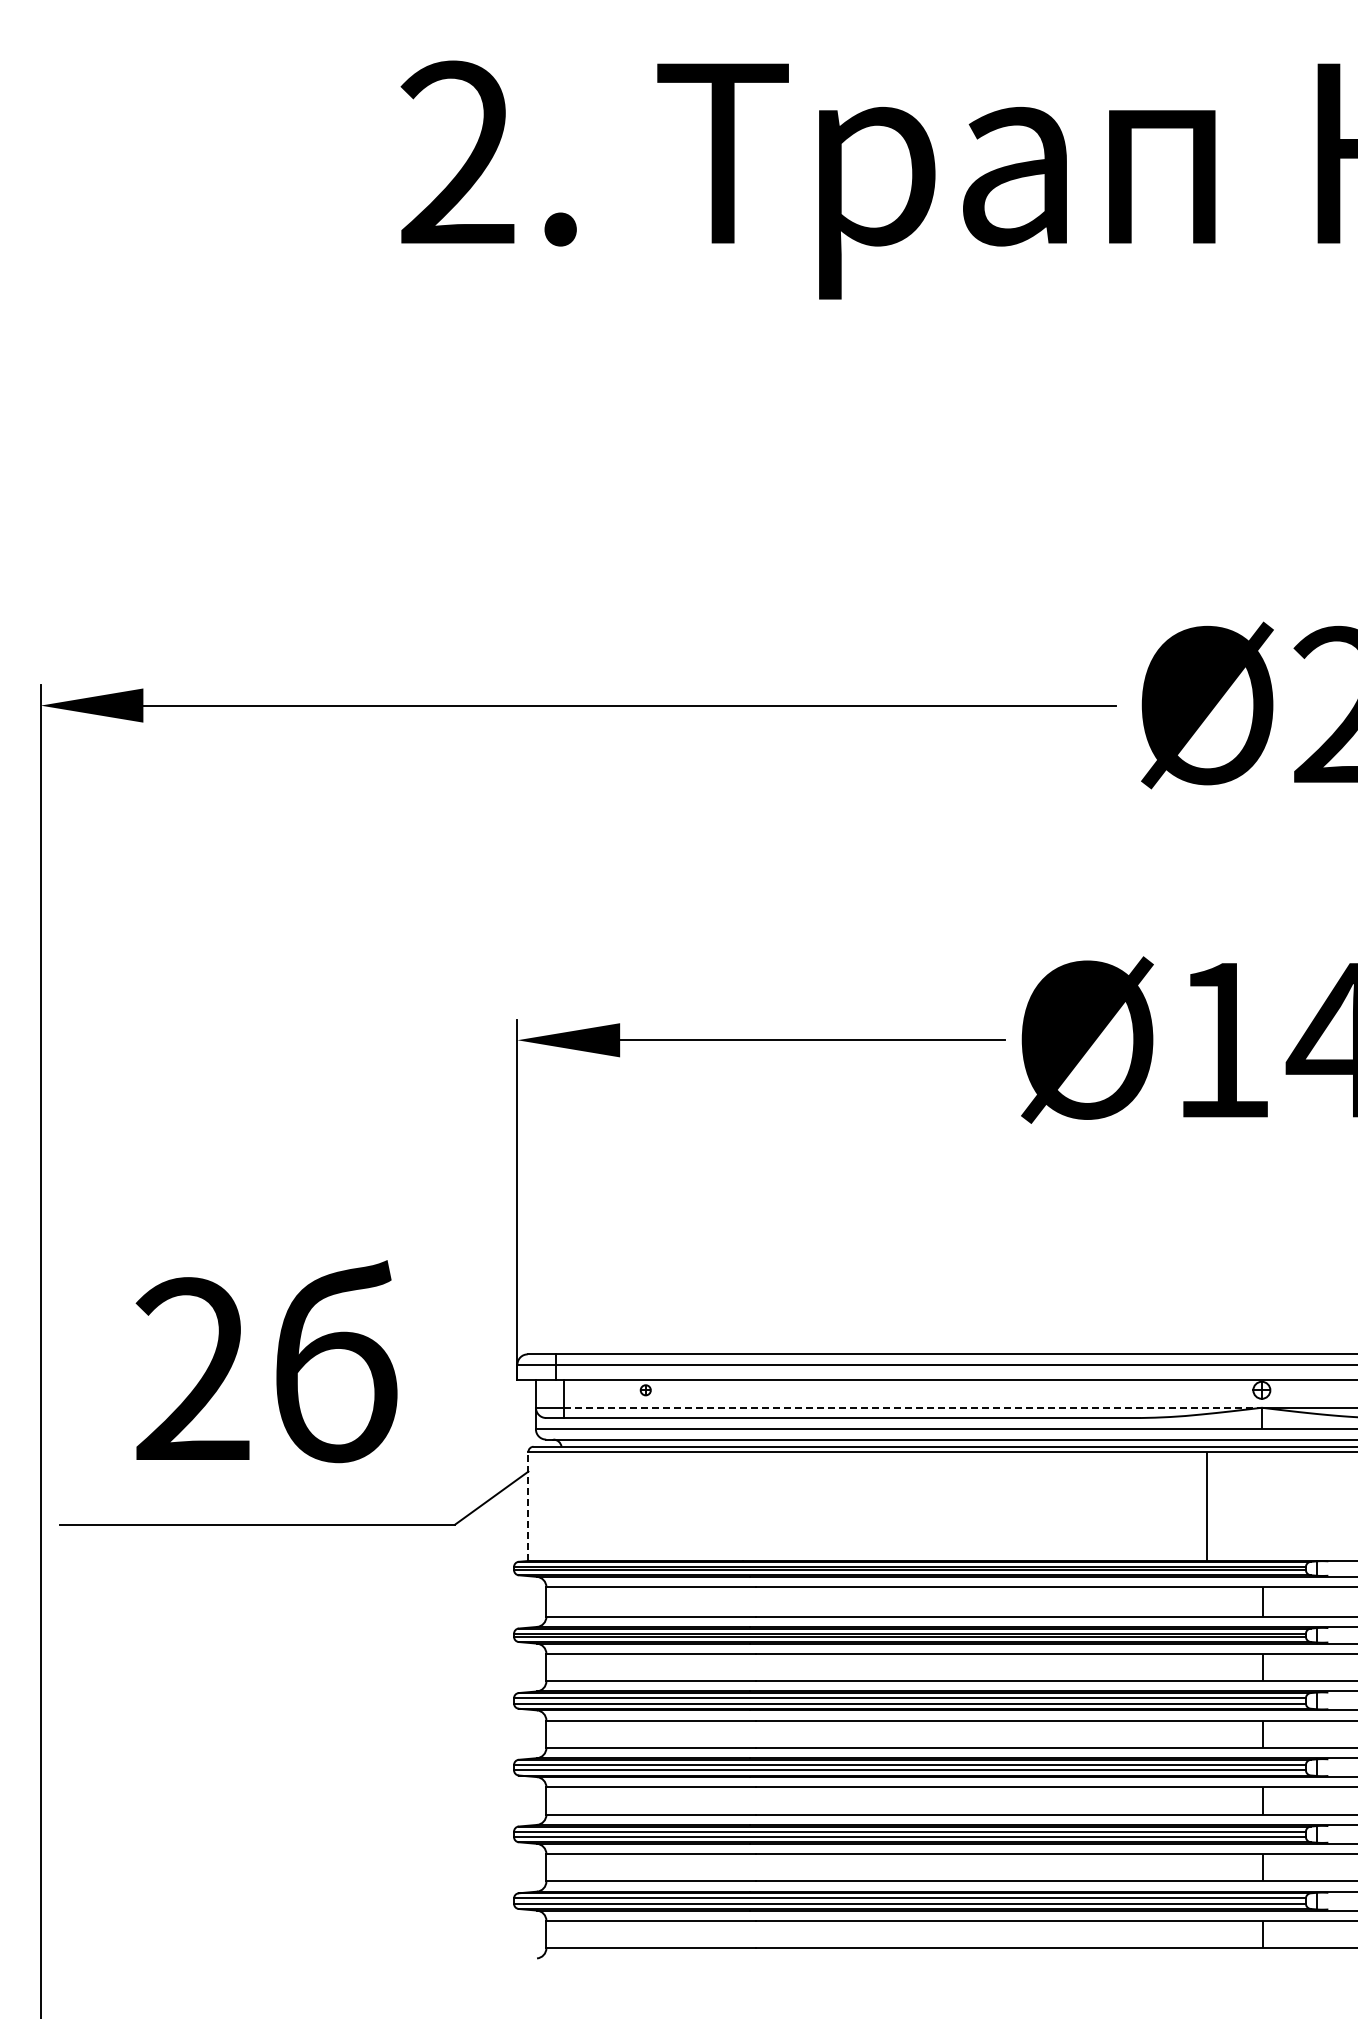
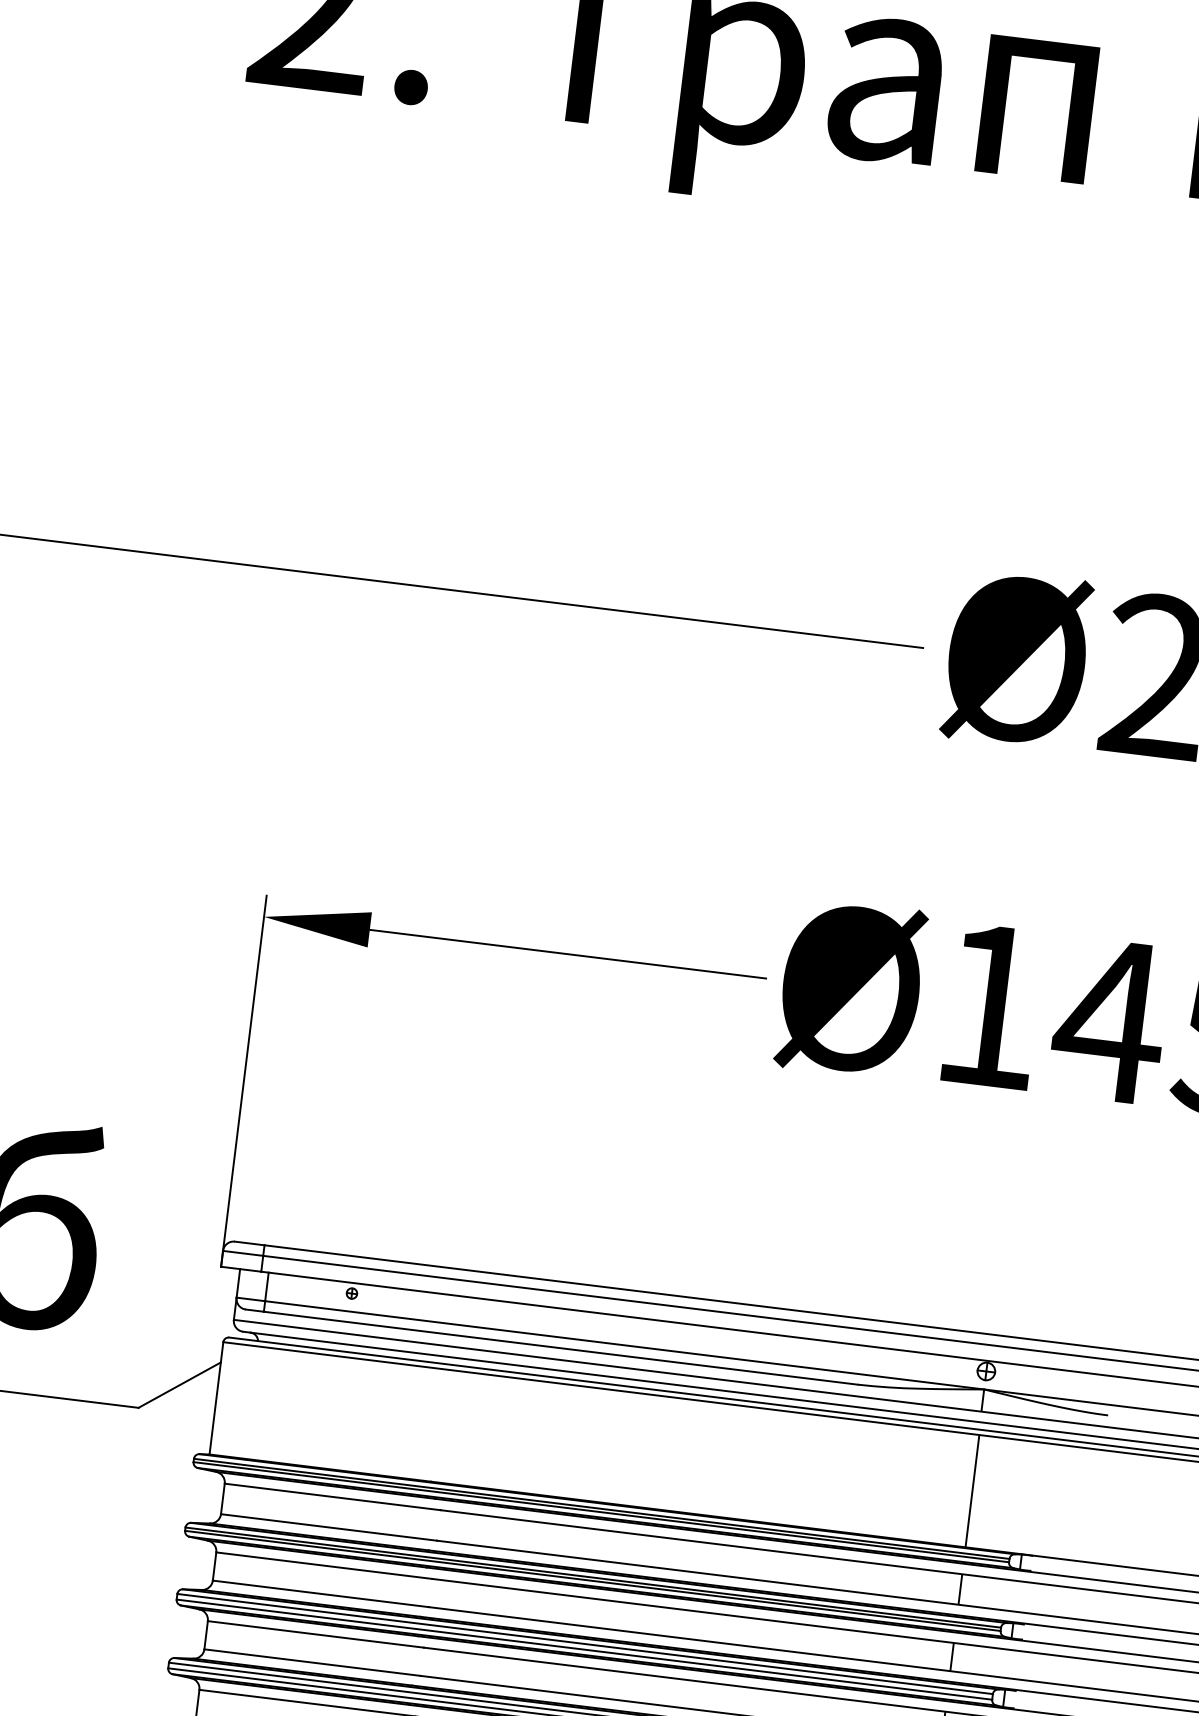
line: (913, 1407) -> (625, 1345), dashed -> solid
line: (528, 1506) -> (216, 1398), dashed -> solid
line: (1206, 1506) -> (972, 1491), moved

